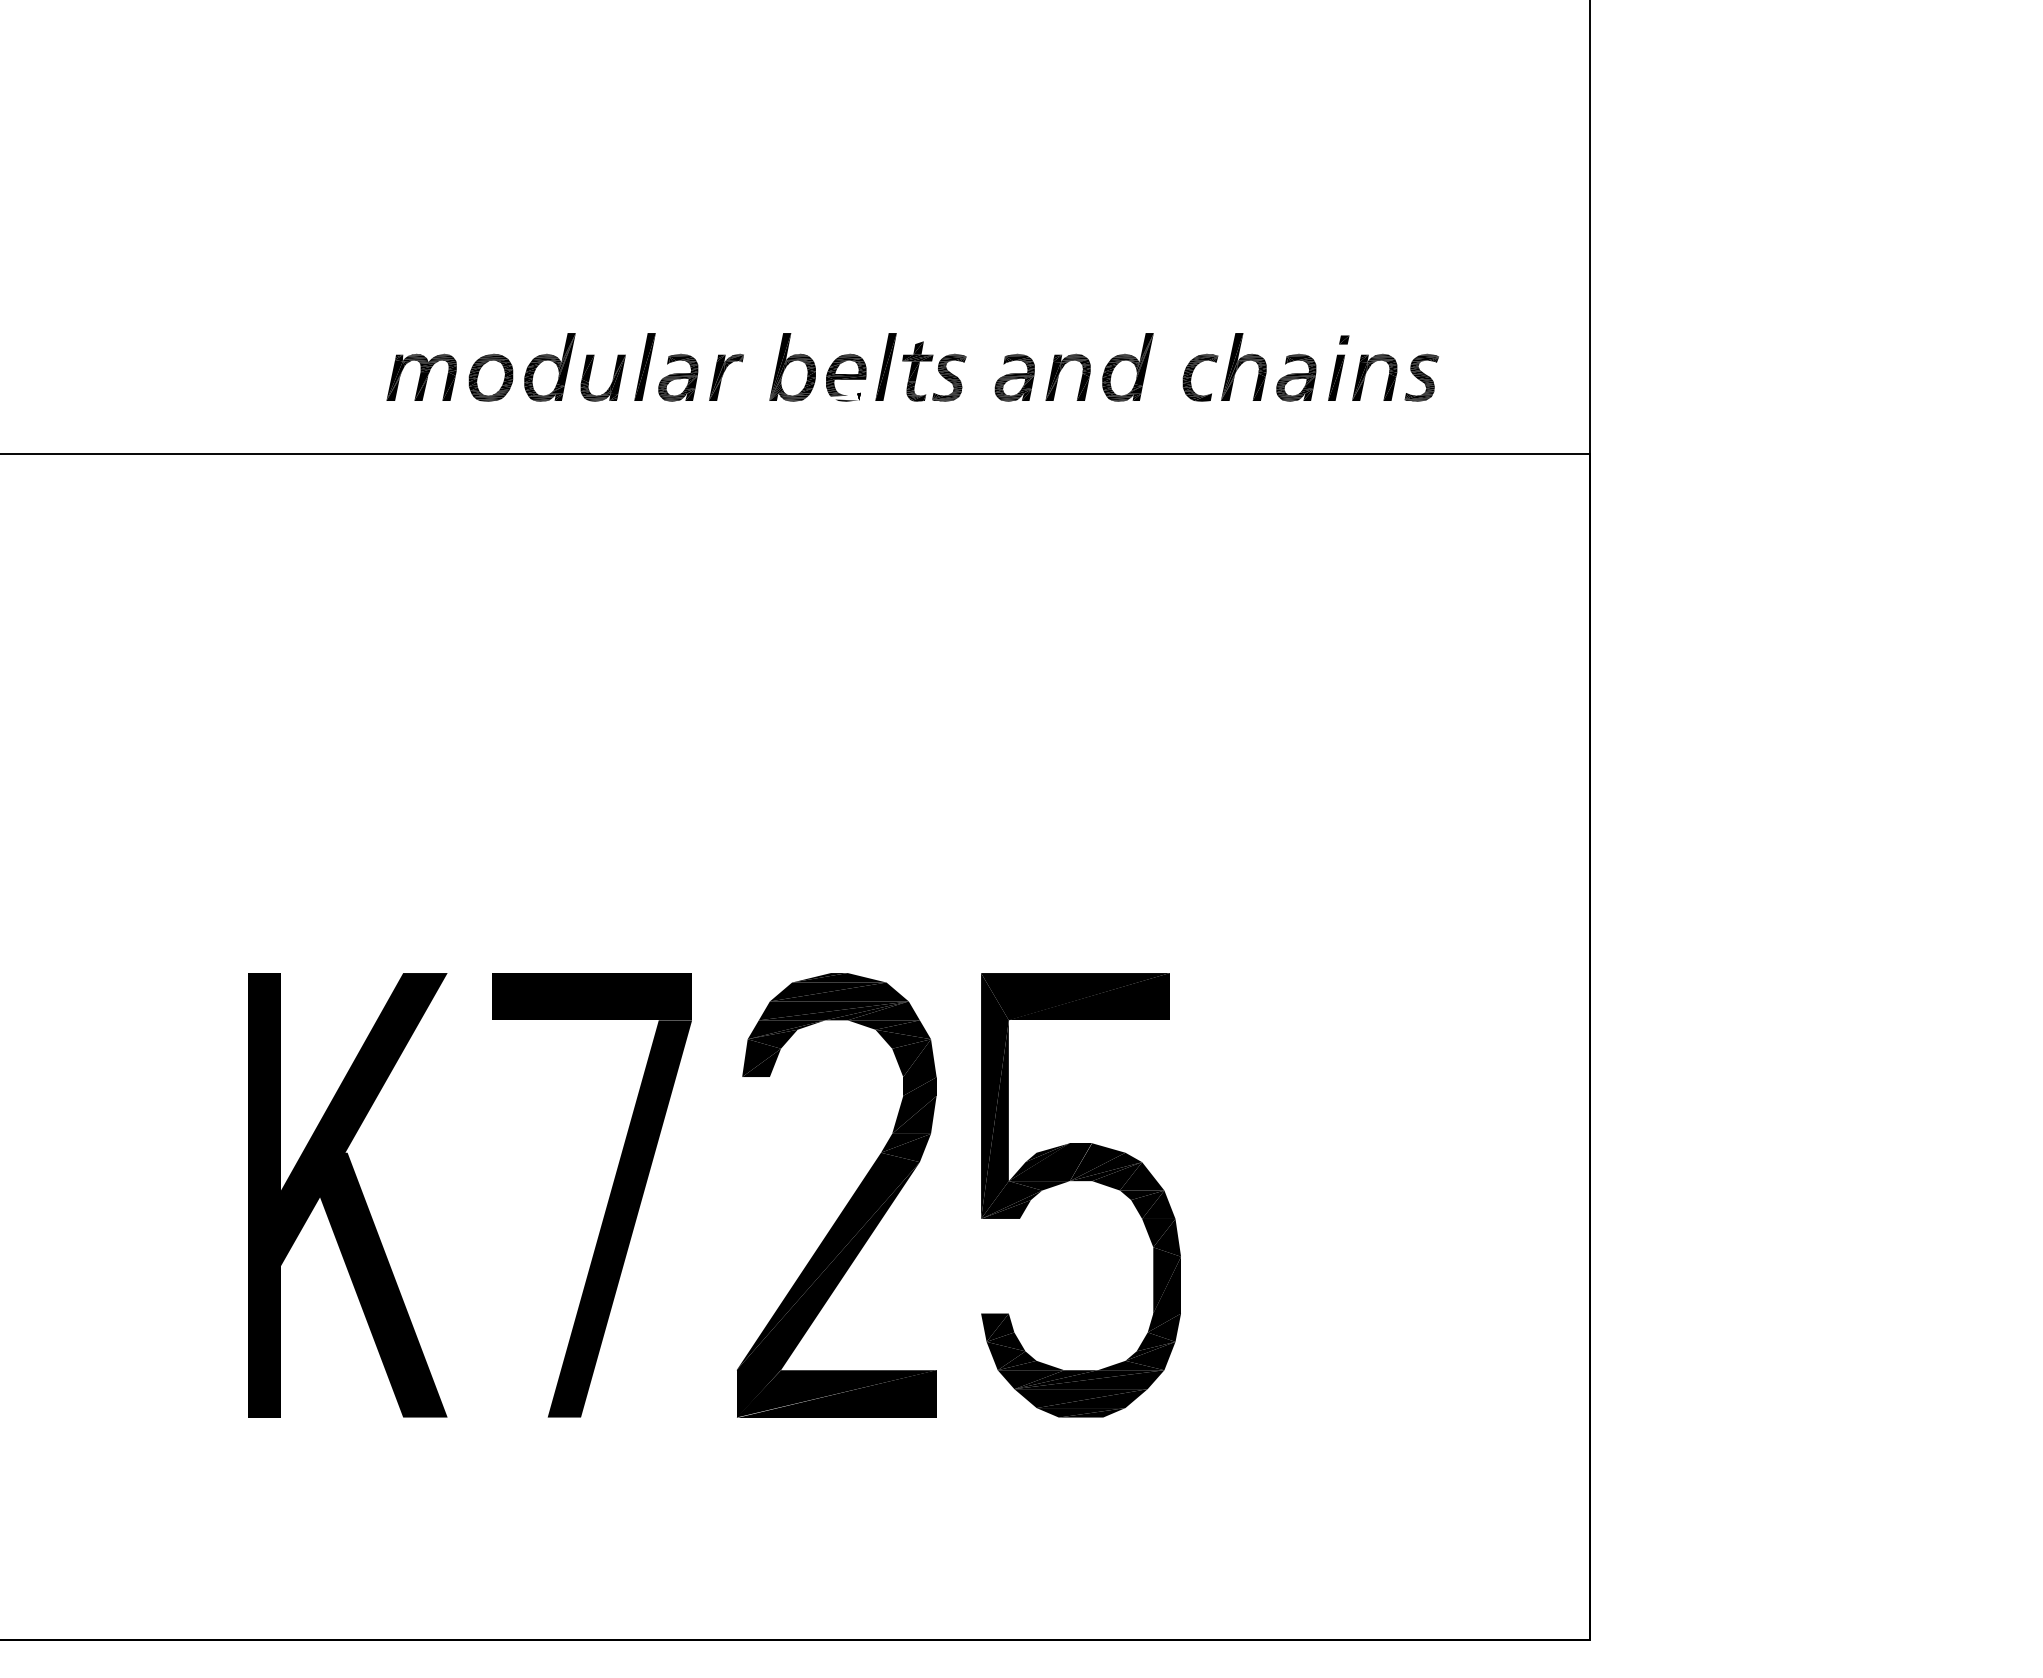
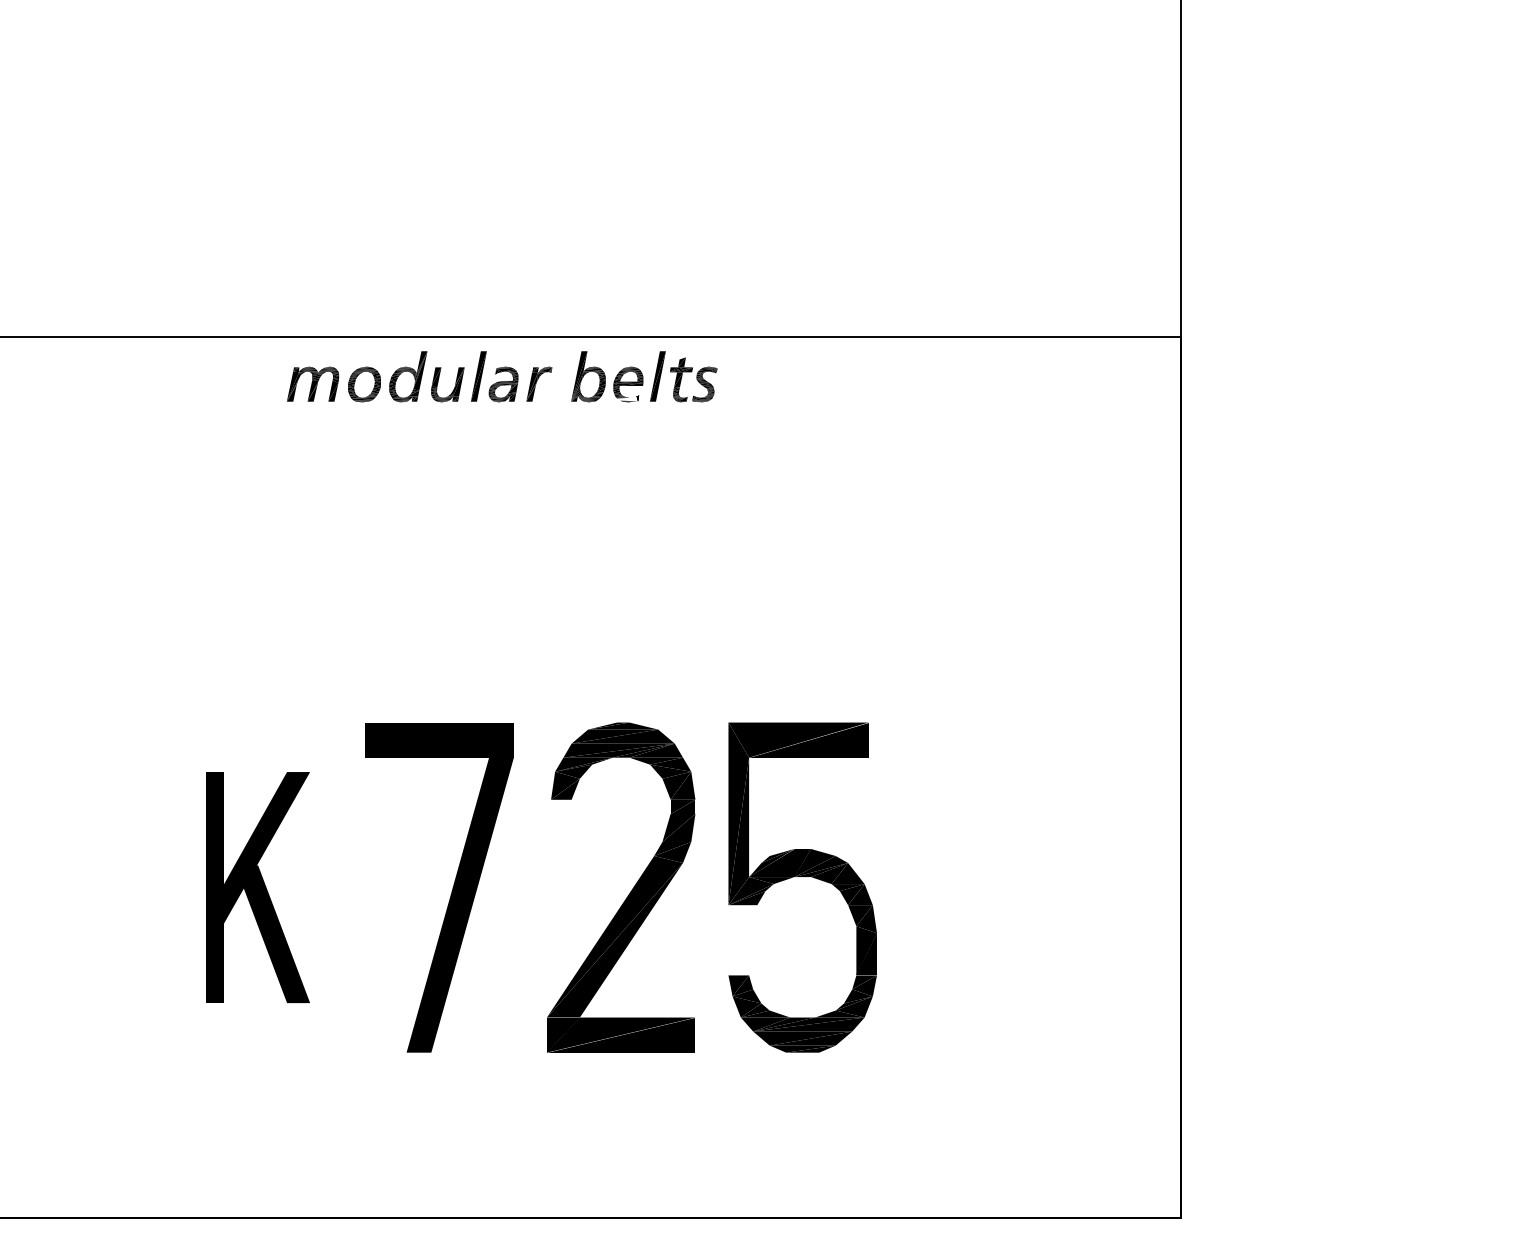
part: (676, 367) -> (502, 376), moved
part: (1216, 367) -> (903, 272), removed
part: (348, 1195) -> (258, 887), size x0.7

